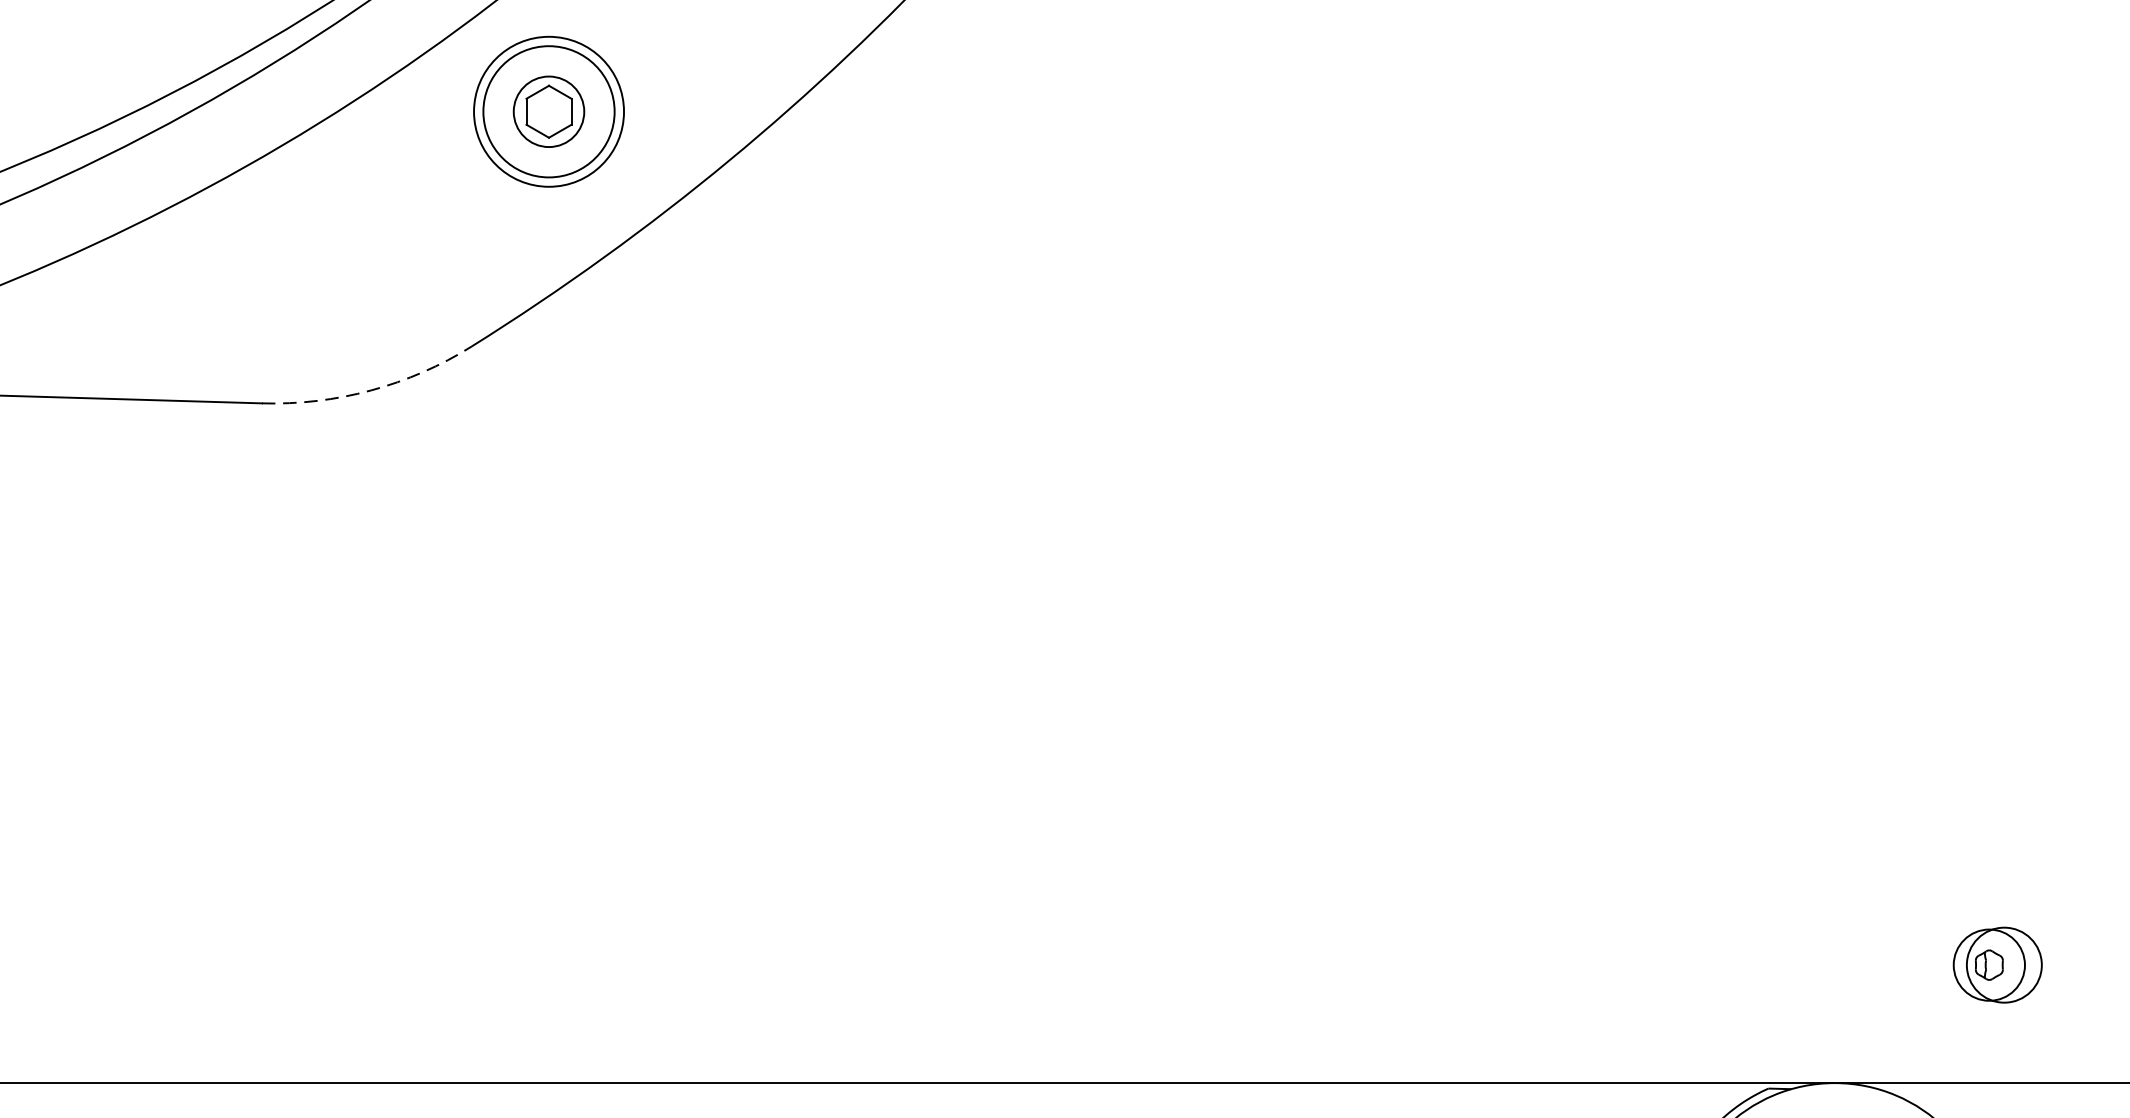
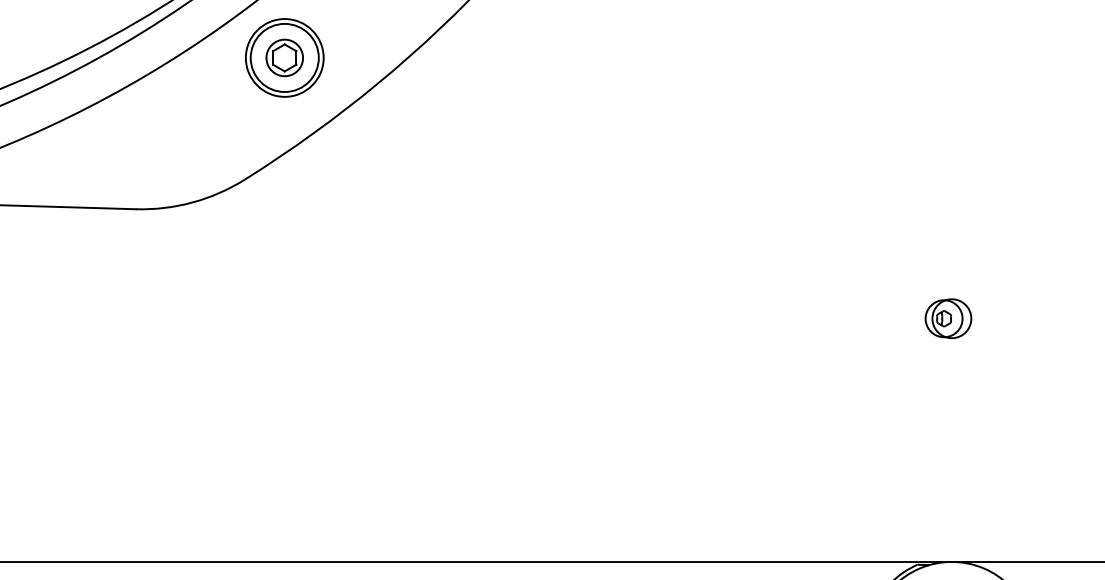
arc: (371, 390) -> (192, 202), dashed -> solid
part: (1997, 964) -> (948, 318), moved

